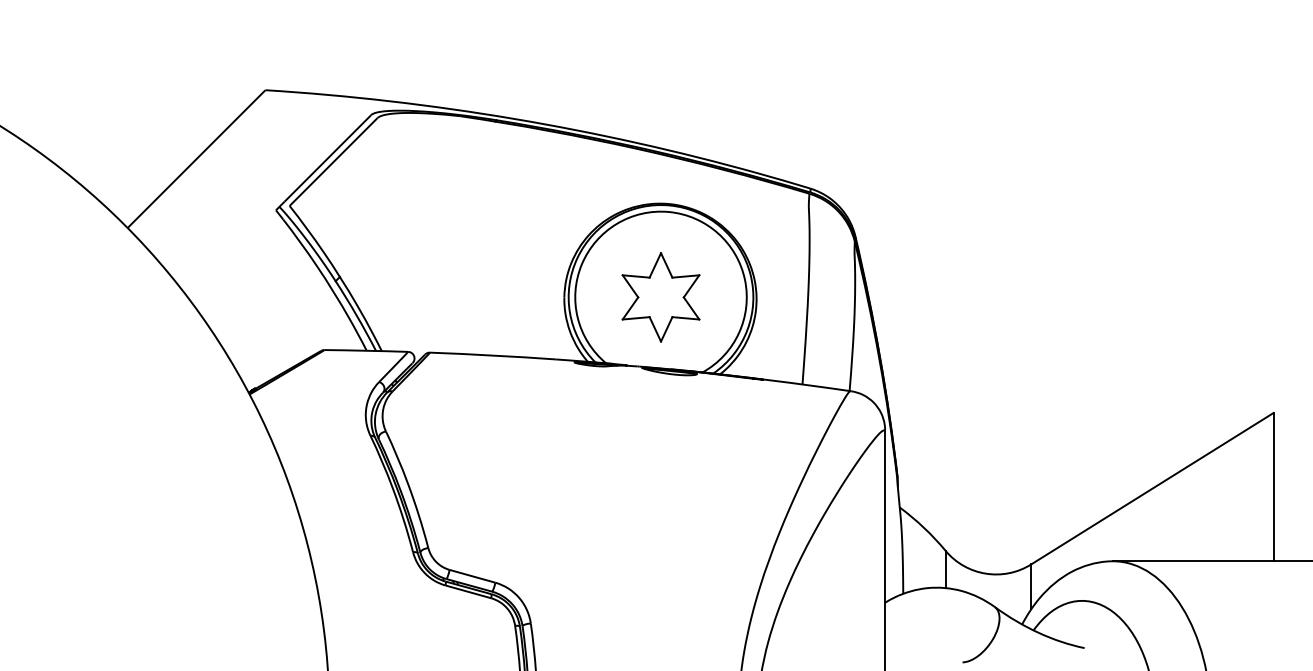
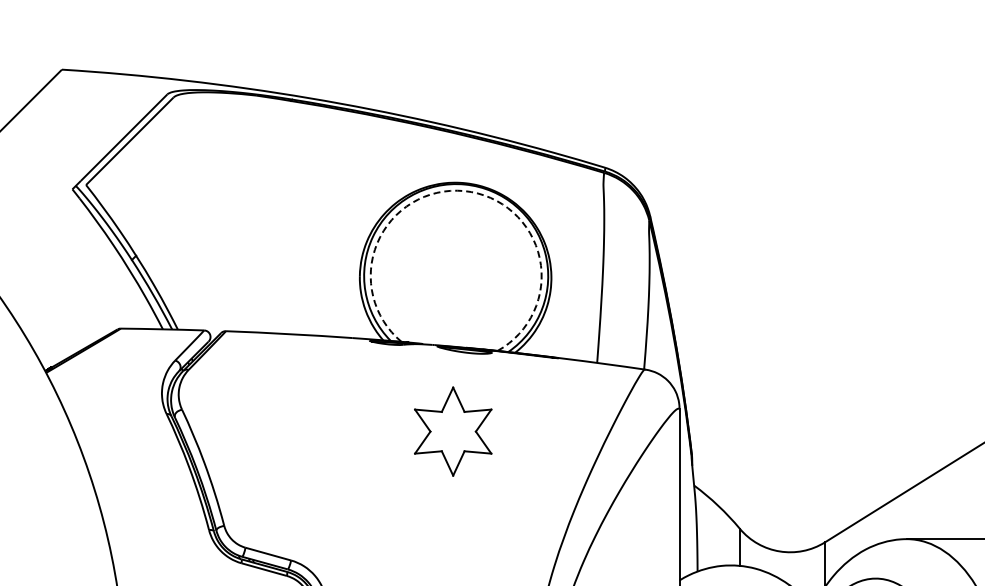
arc: (669, 212) -> (464, 191), solid -> dashed
part: (660, 297) -> (452, 431), moved

